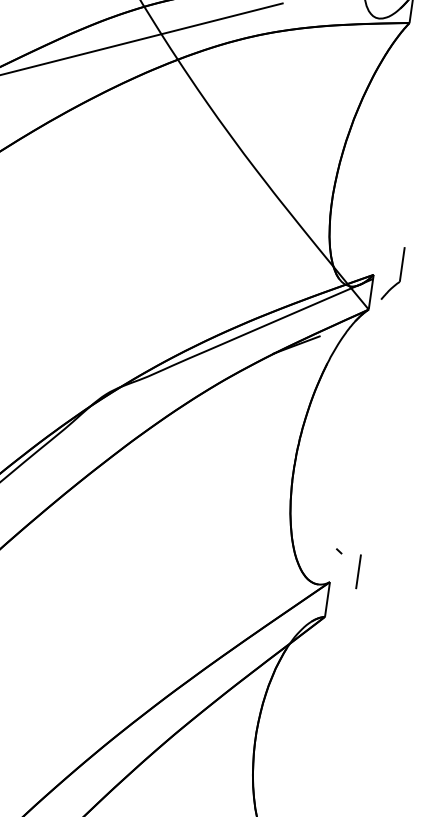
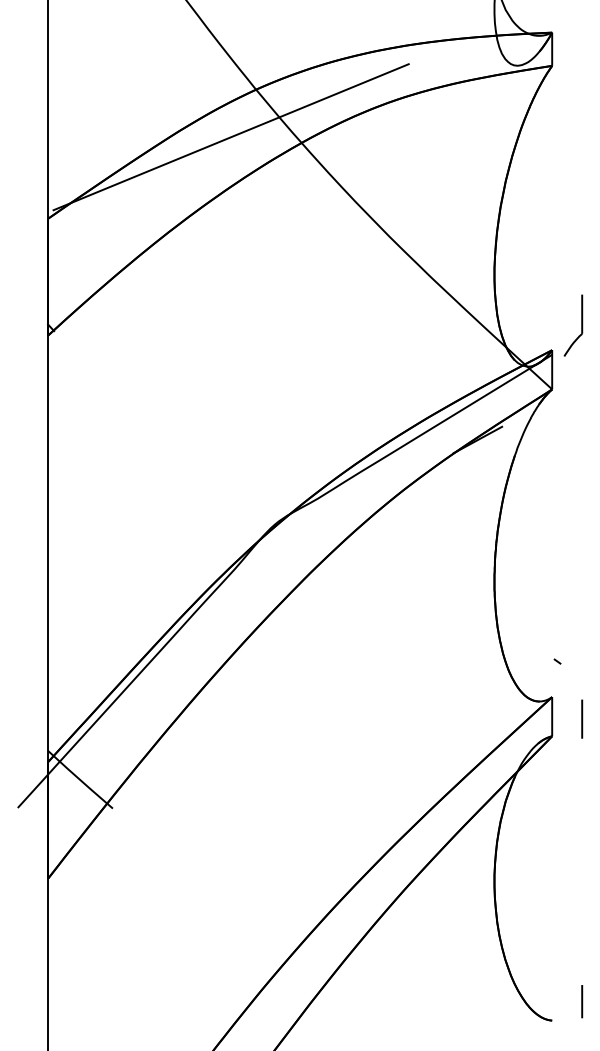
part: (400, 274) -> (581, 325), moved
line: (358, 571) -> (582, 718), moved

